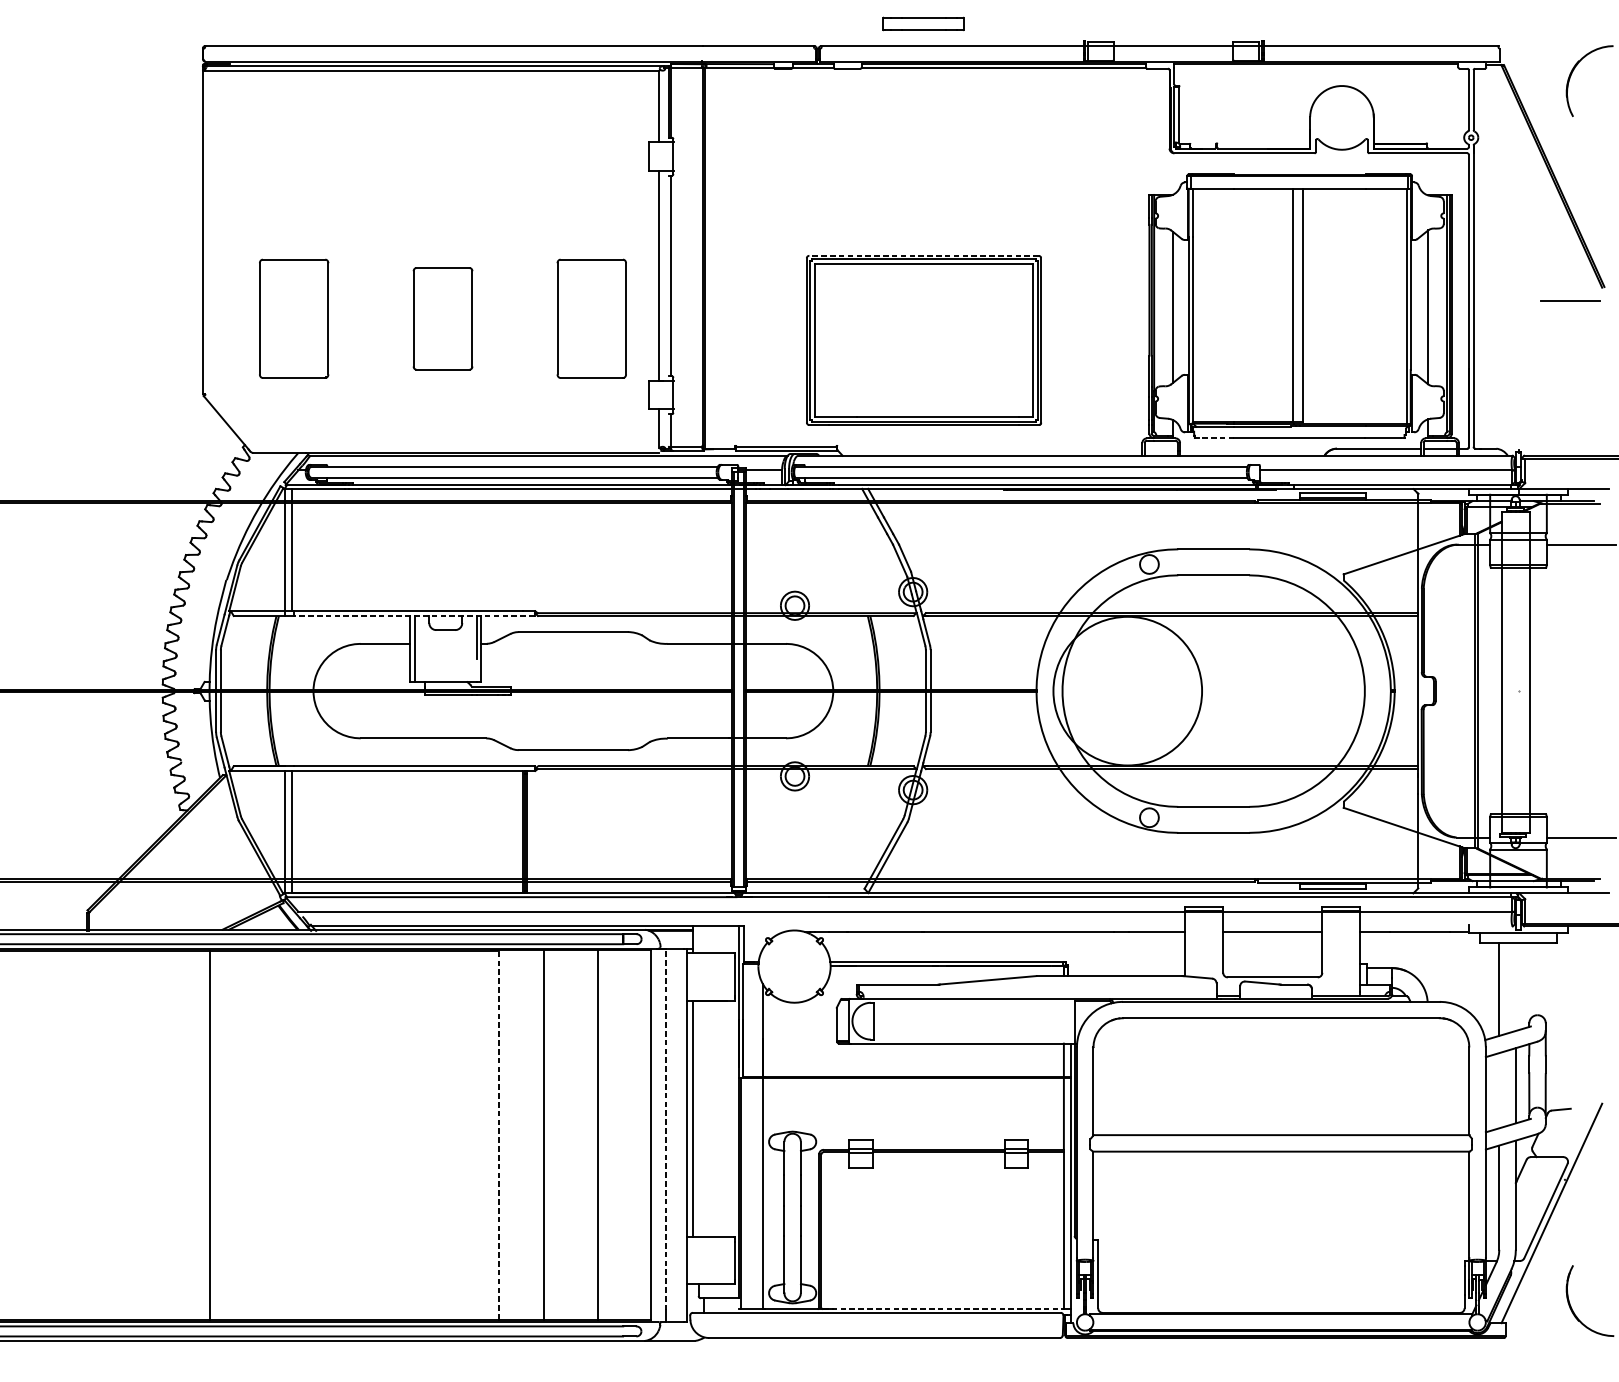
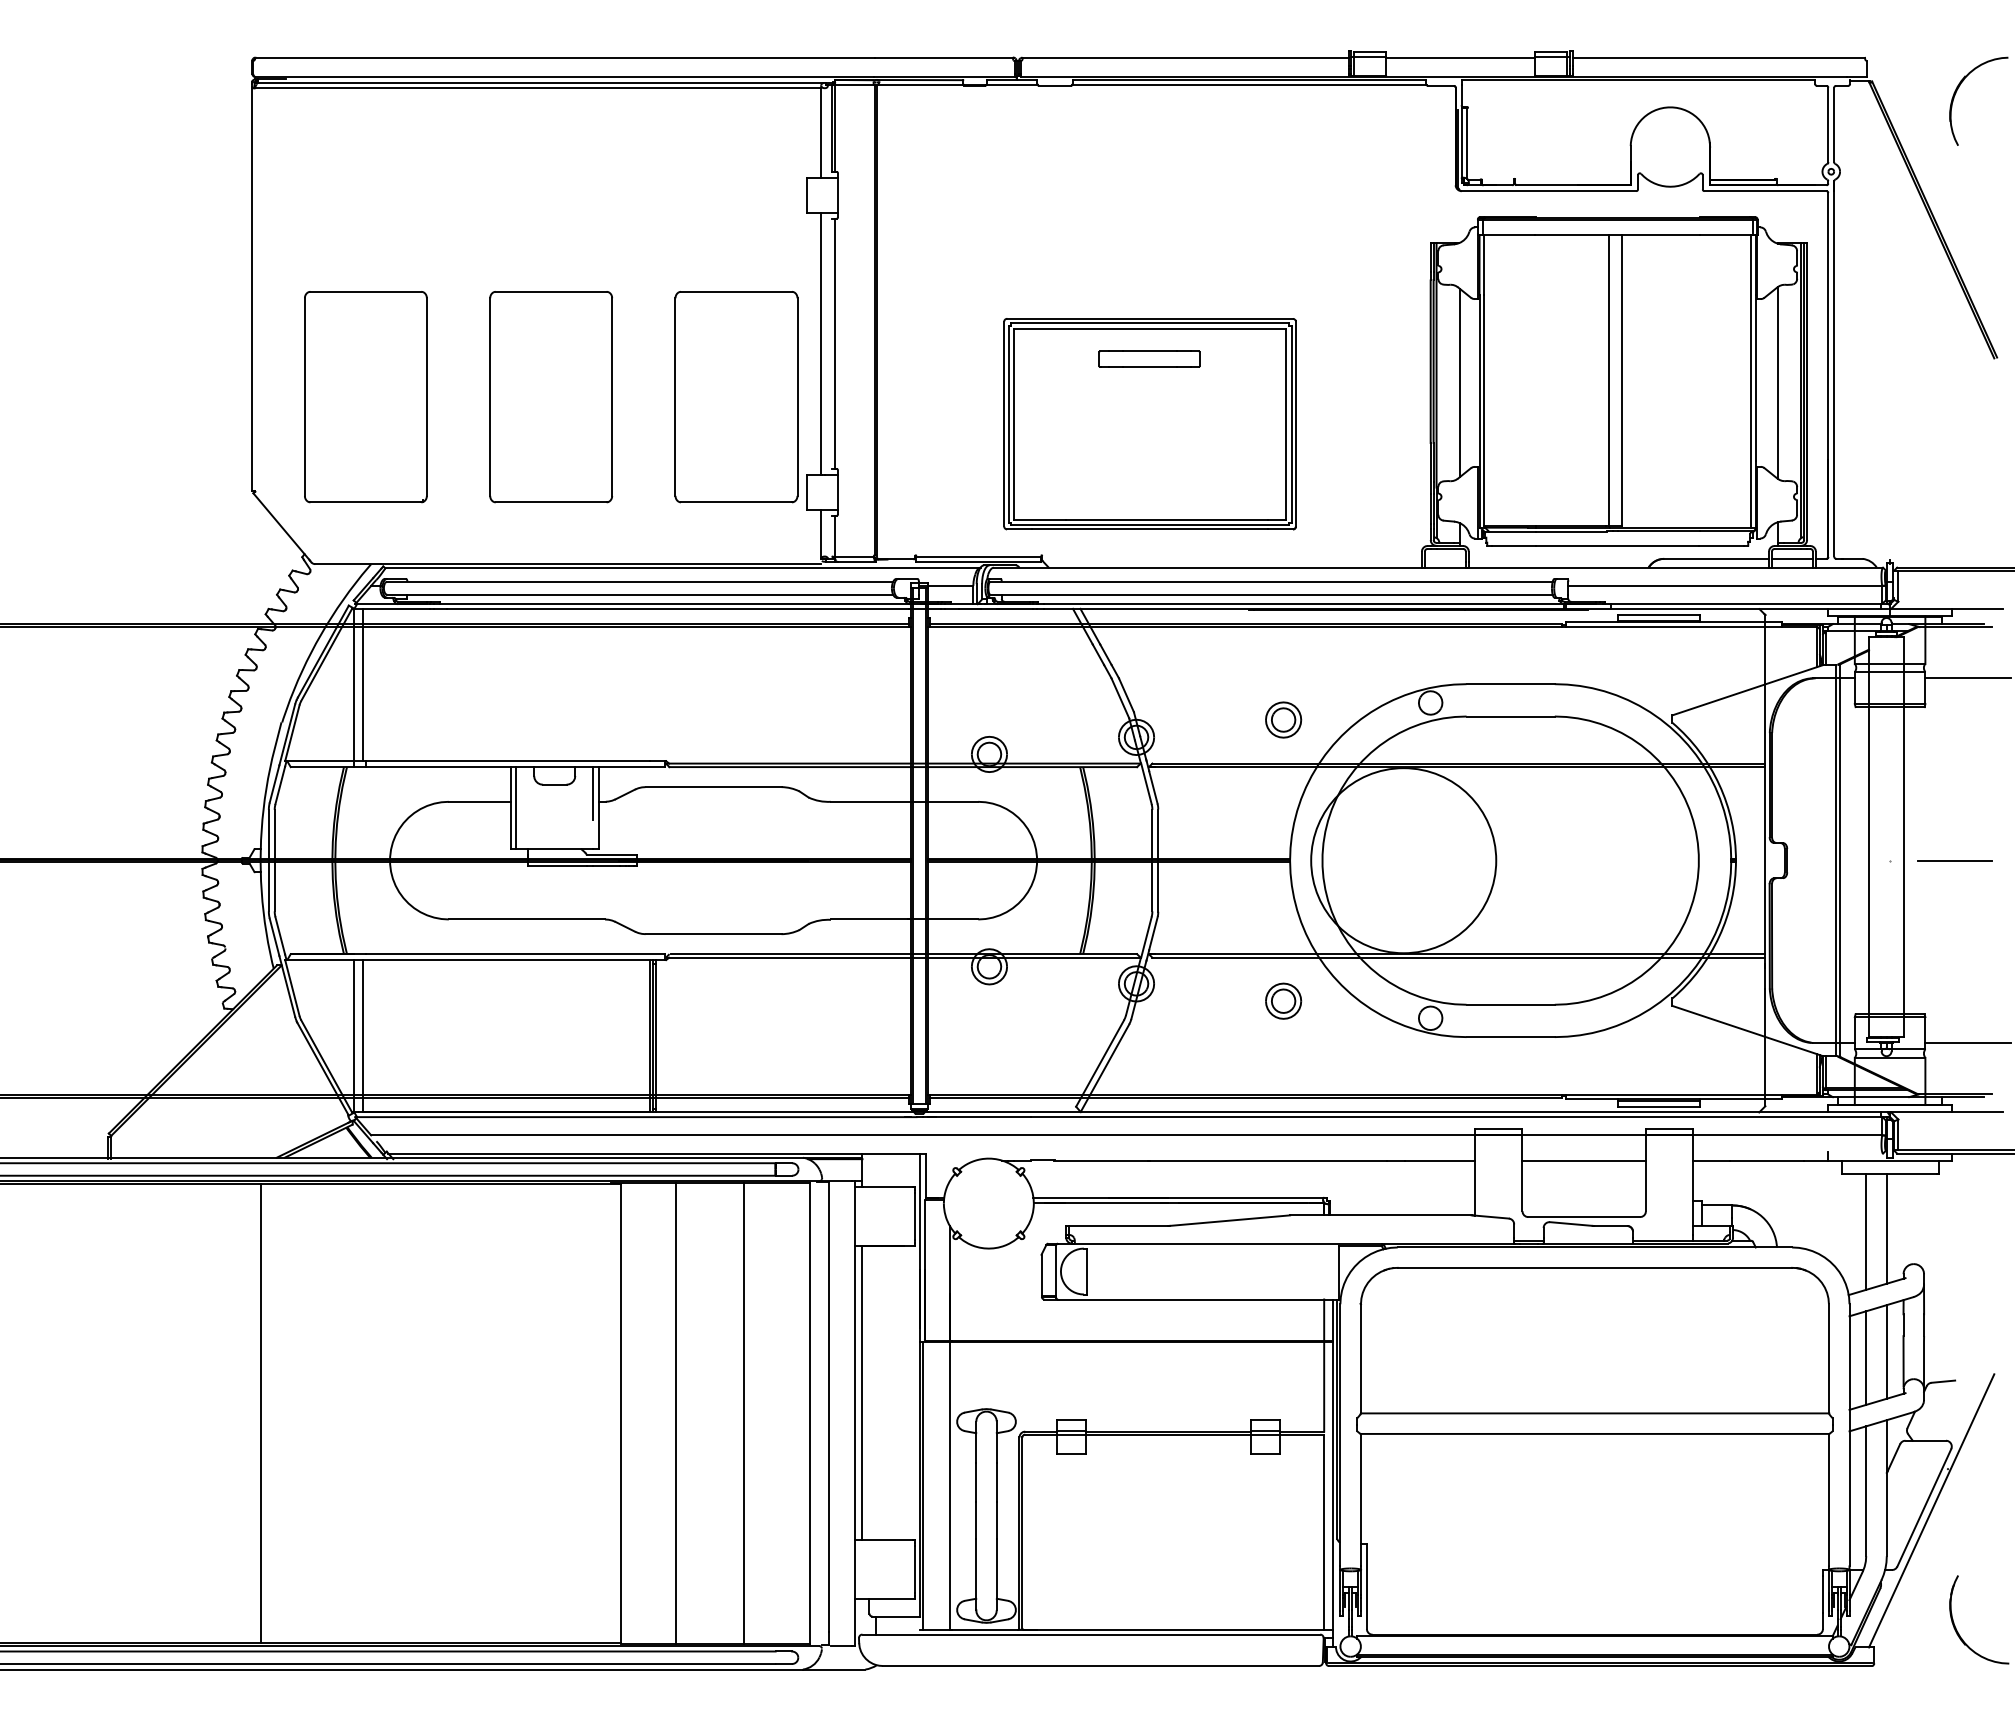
part: (923, 23) -> (1149, 358), moved
line: (924, 255) -> (1150, 318), dashed -> solid
line: (1570, 300) -> (1954, 860), moved
part: (293, 319) -> (365, 397), size x1.43
part: (443, 319) -> (551, 397), size x1.67
part: (591, 319) -> (736, 397), size x1.43
line: (1215, 437) -> (1513, 545), dashed -> solid
part: (1031, 577) -> (1283, 719), added
line: (414, 616) -> (515, 767), dashed -> solid
part: (1031, 803) -> (1283, 1000), added
line: (1515, 986) -> (1886, 1228), added
line: (1499, 1090) -> (1866, 1357), added
line: (665, 1129) -> (828, 1406), dashed -> solid
line: (499, 1135) -> (621, 1413), dashed -> solid
line: (943, 1309) -> (1174, 1630), dashed -> solid

